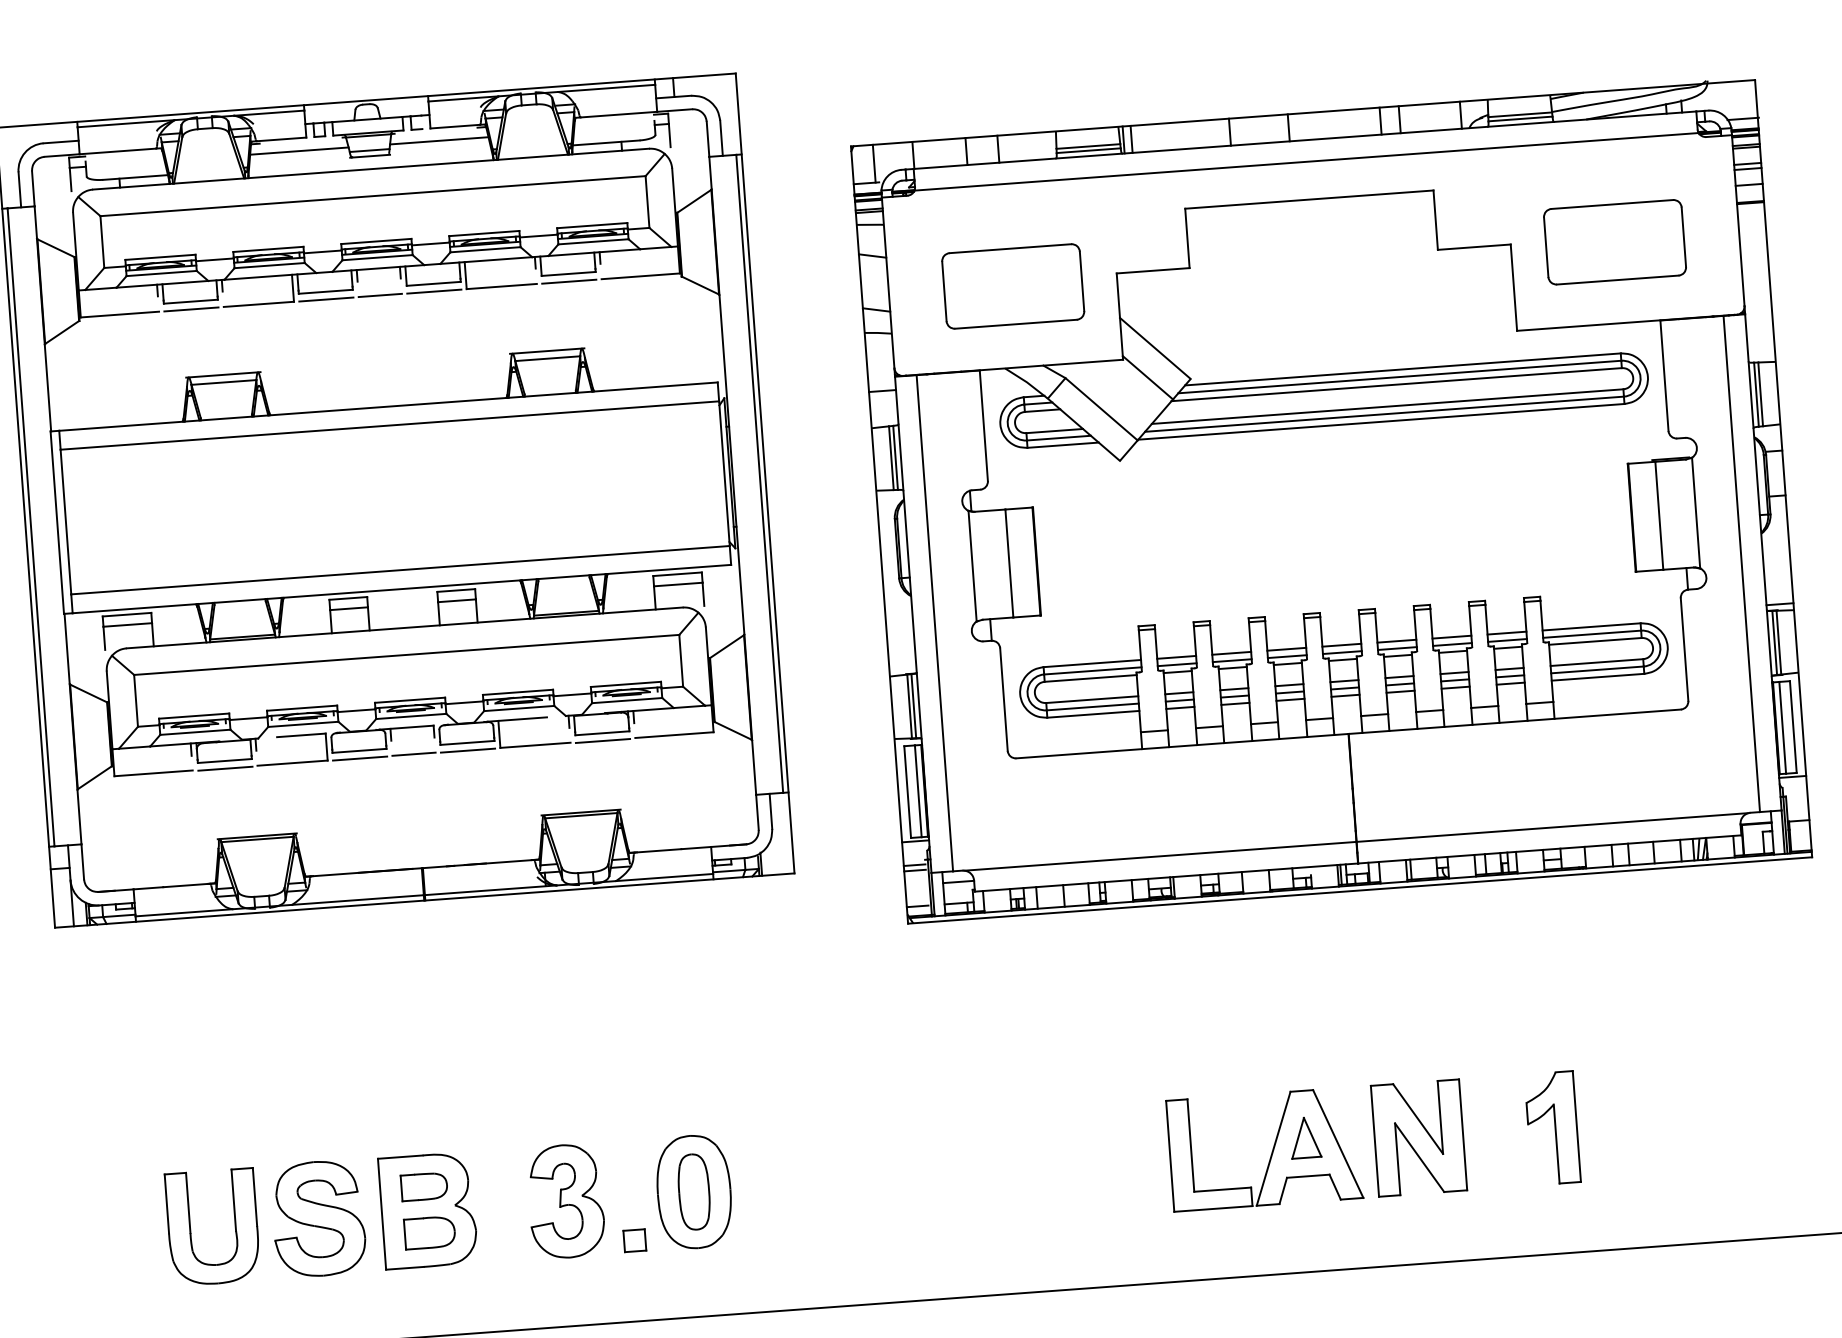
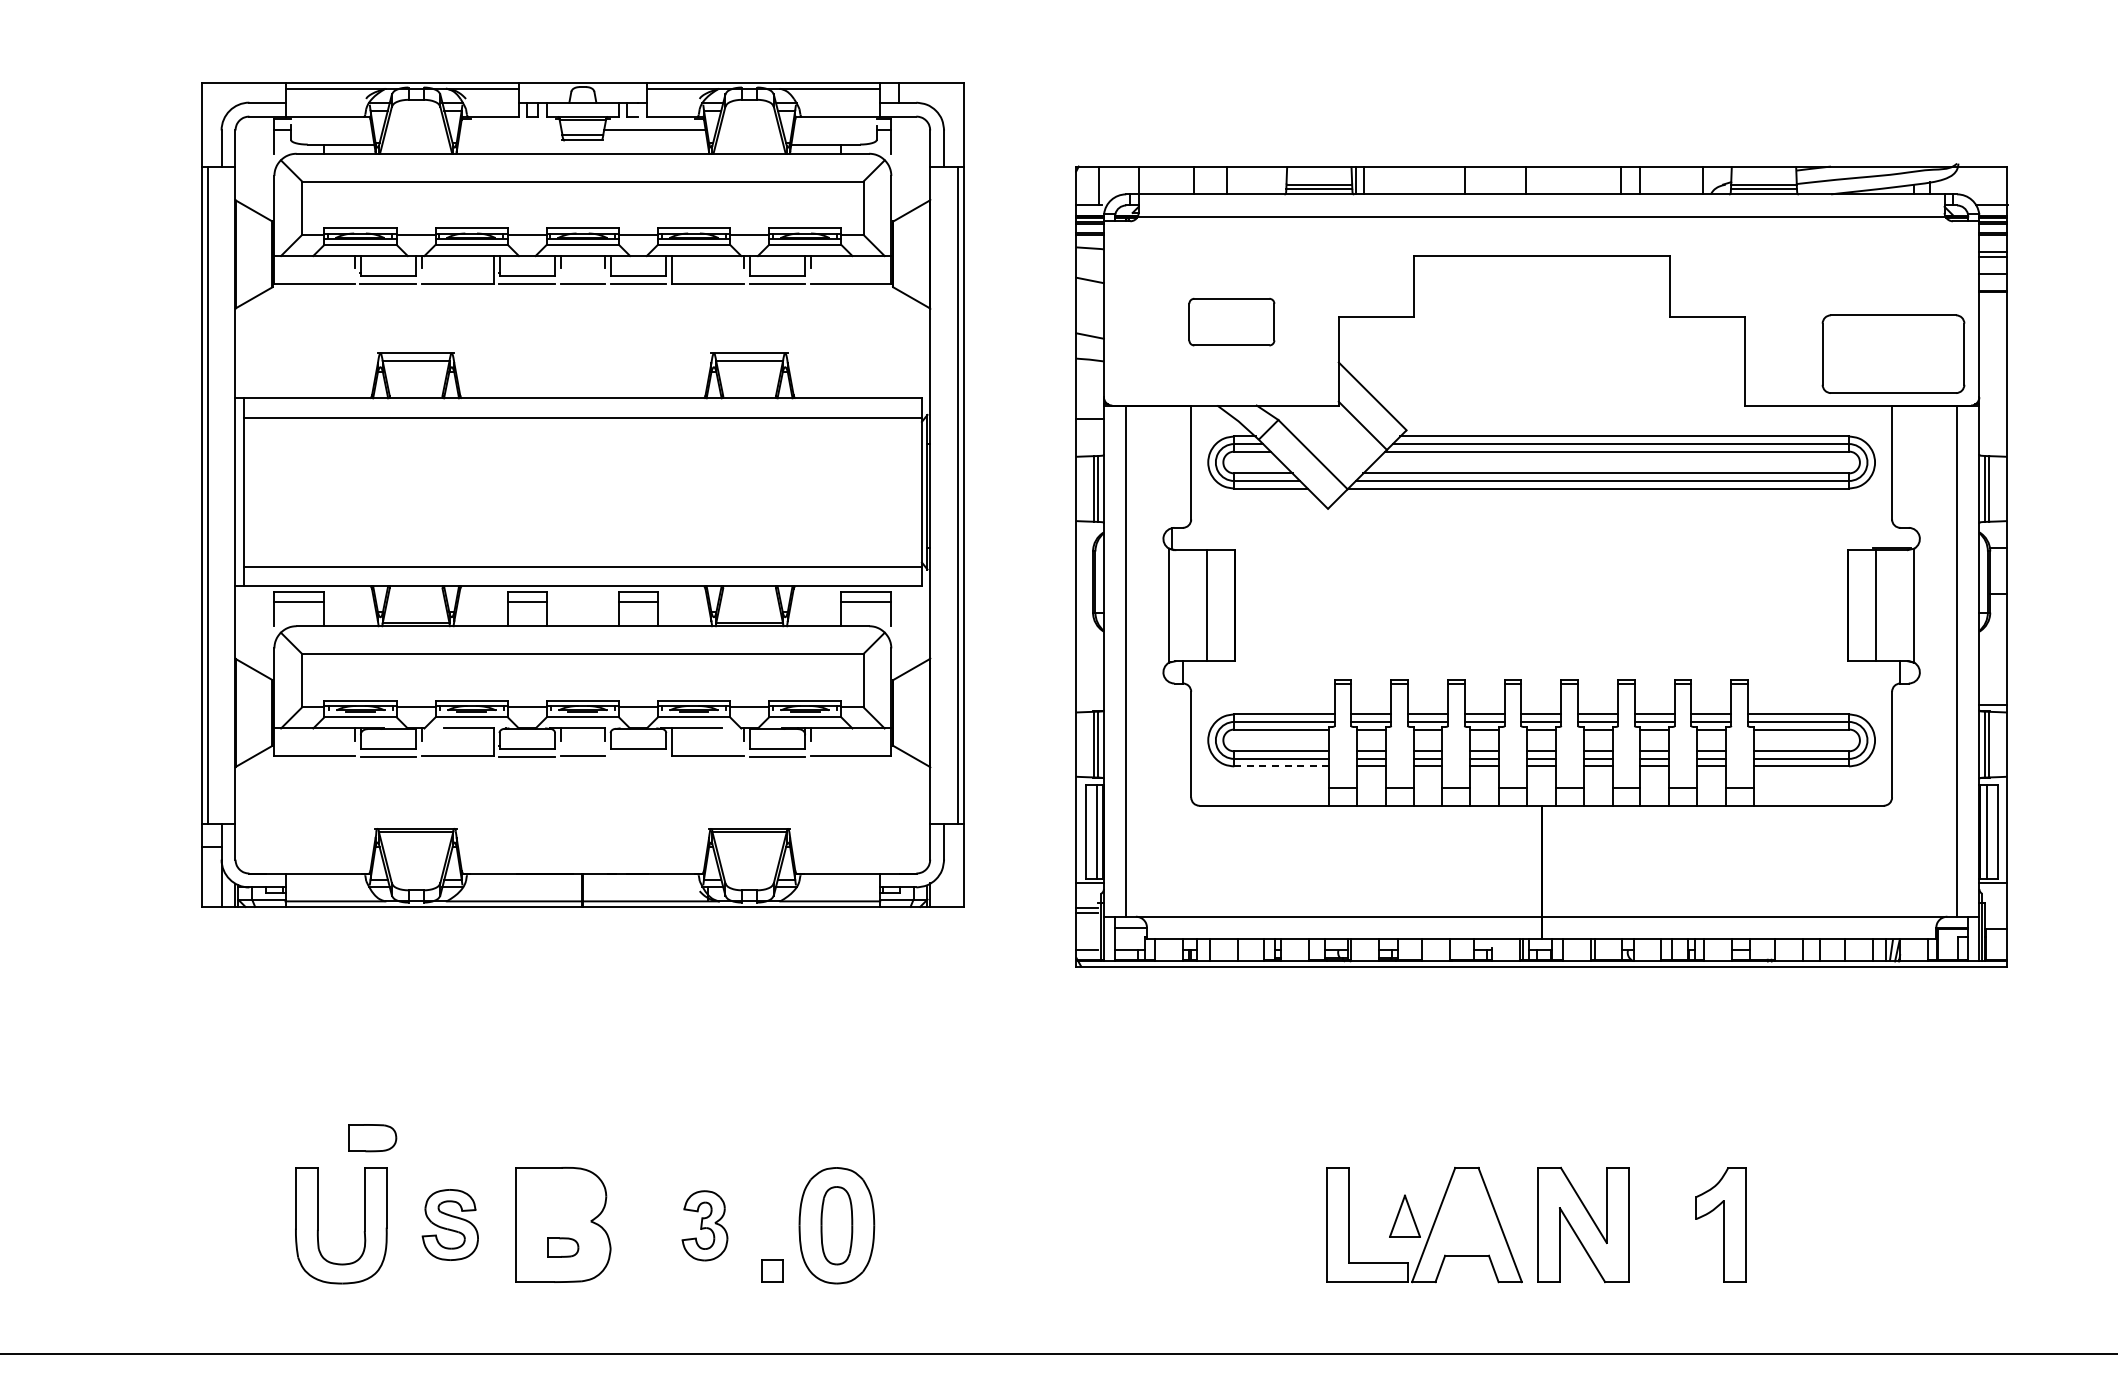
line: (299, 150) -> (510, 129), removed
part: (1614, 241) -> (1893, 353), moved
part: (1012, 285) -> (1231, 321), size x0.6
line: (1094, 714) -> (1282, 766), solid -> dashed
line: (468, 750) -> (638, 756), removed
part: (1304, 1137) -> (1404, 1215), moved
part: (423, 1187) -> (372, 1138), moved
part: (565, 1201) -> (704, 1225), size x0.6
part: (318, 1218) -> (450, 1224), size x0.6
part: (429, 1232) -> (562, 1247), size x0.6

